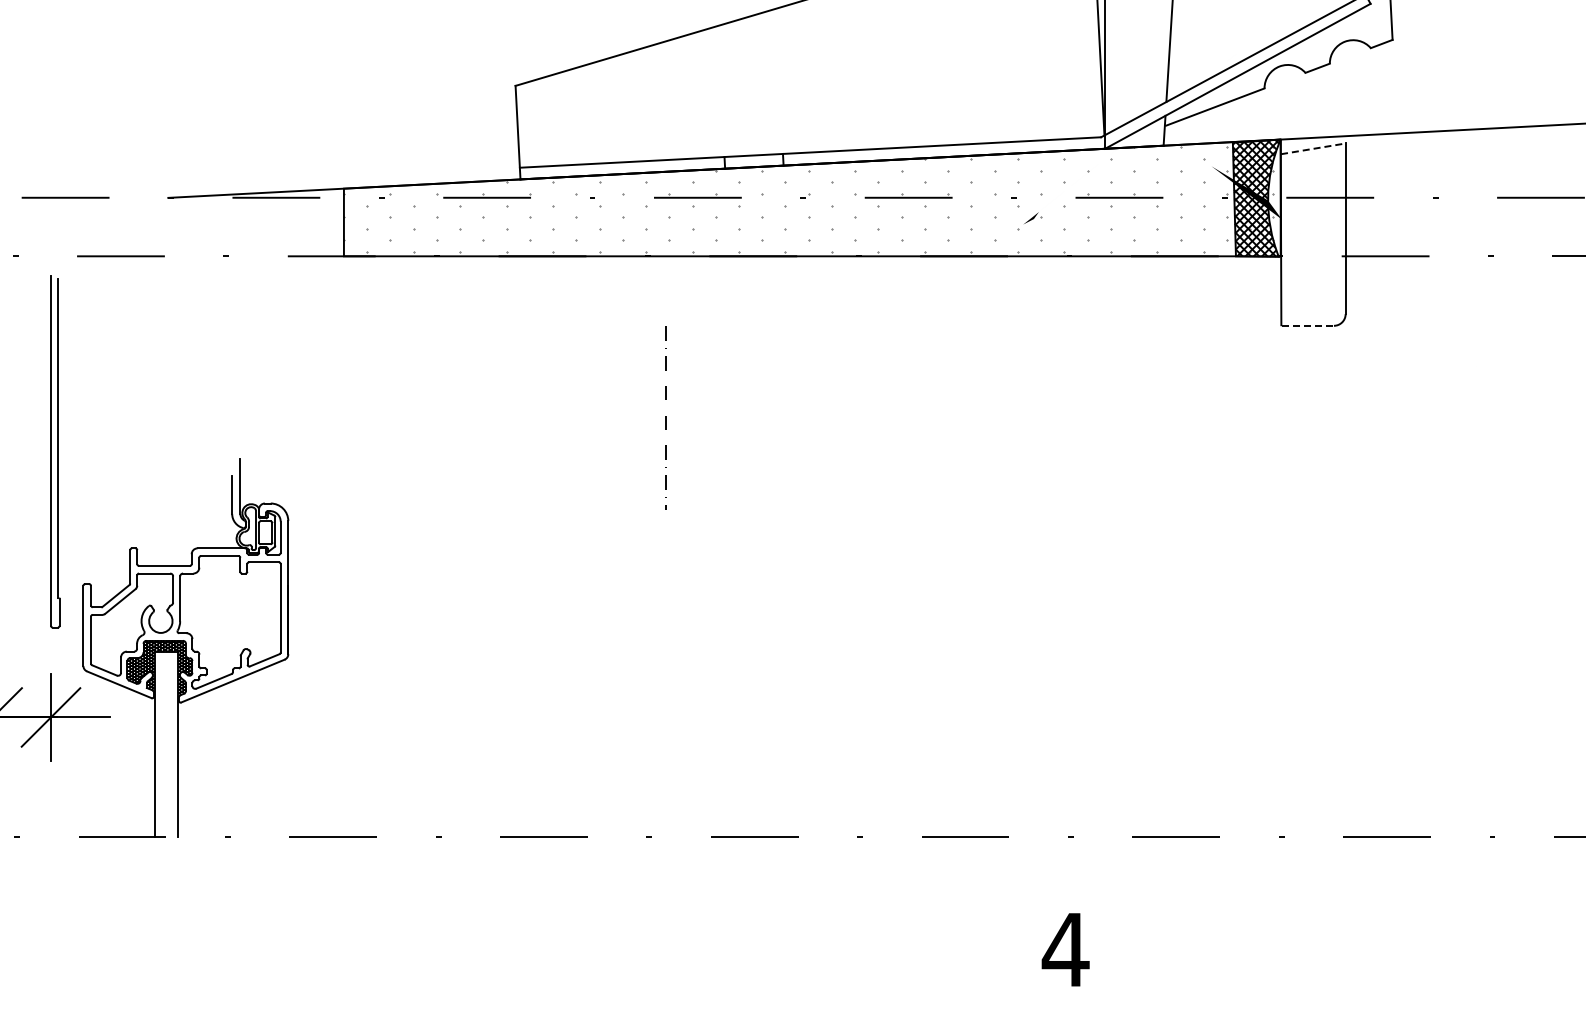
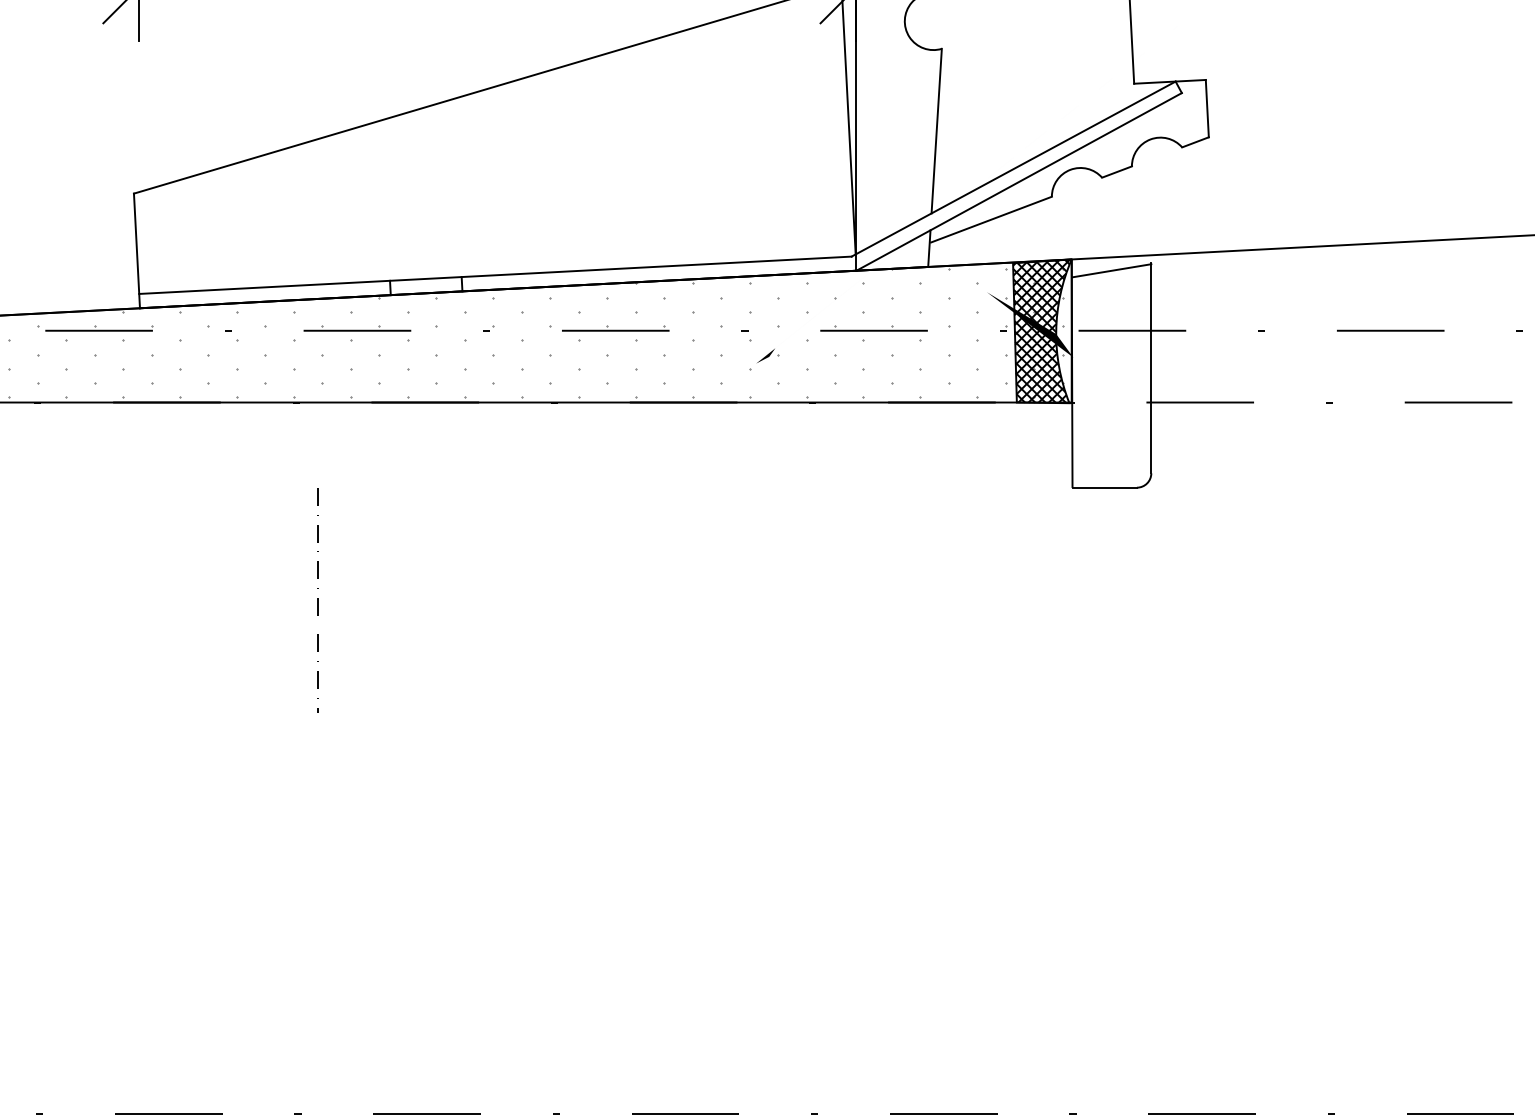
line: (1313, 148) -> (1111, 270), dashed -> solid
line: (1308, 325) -> (1105, 487), dashed -> solid

